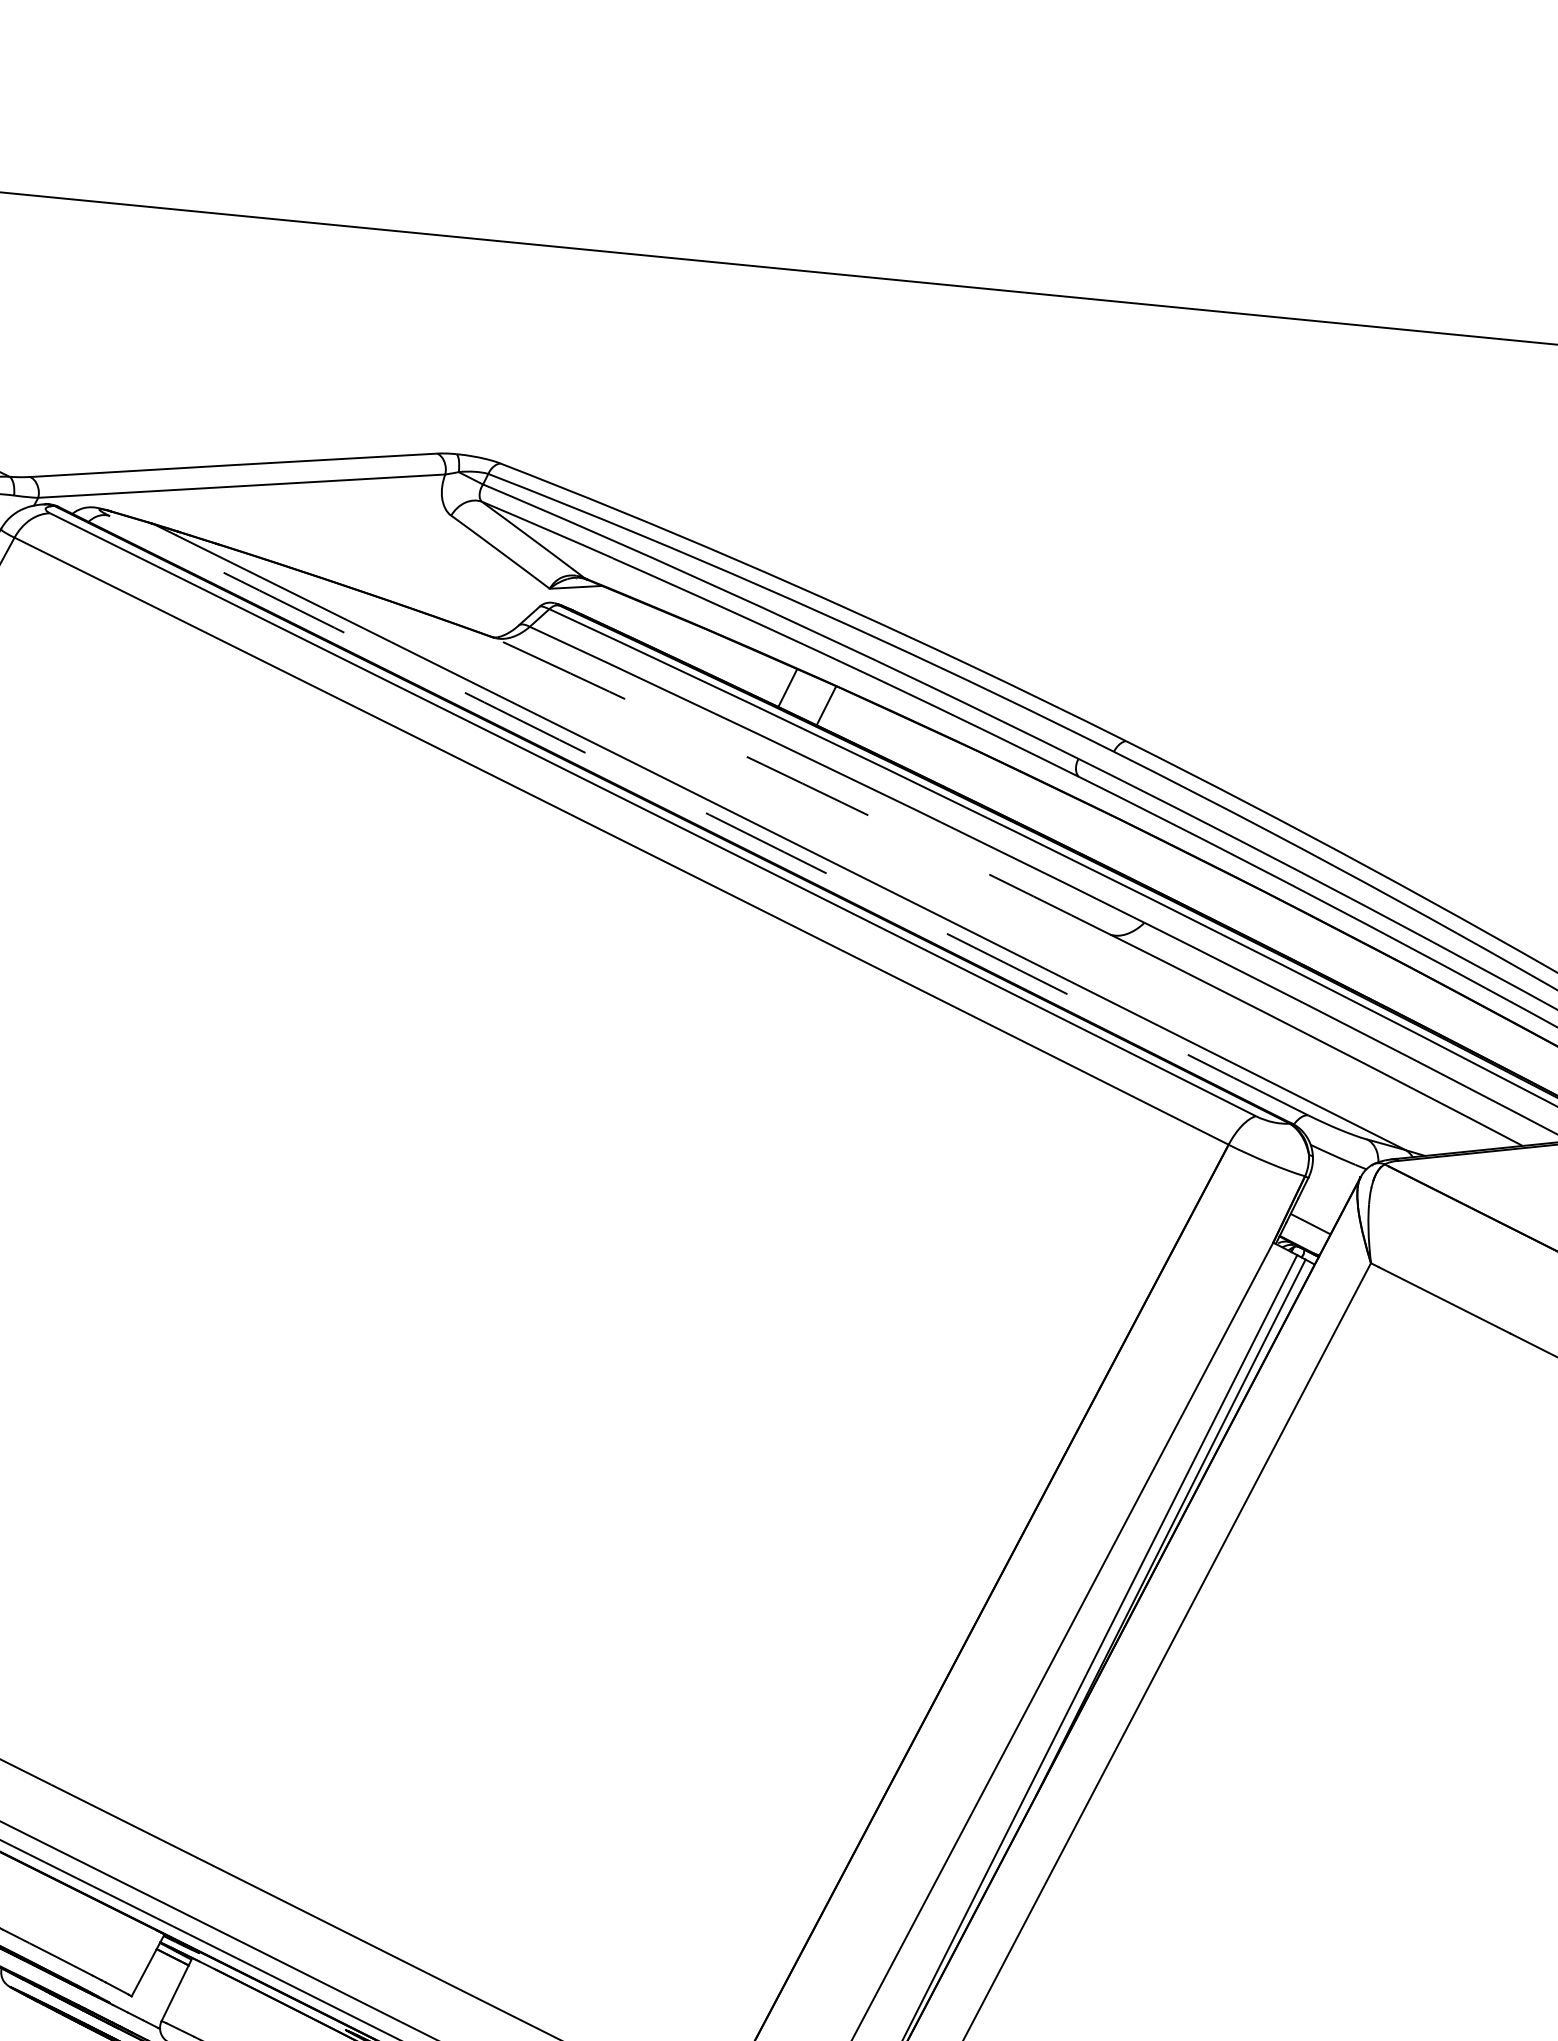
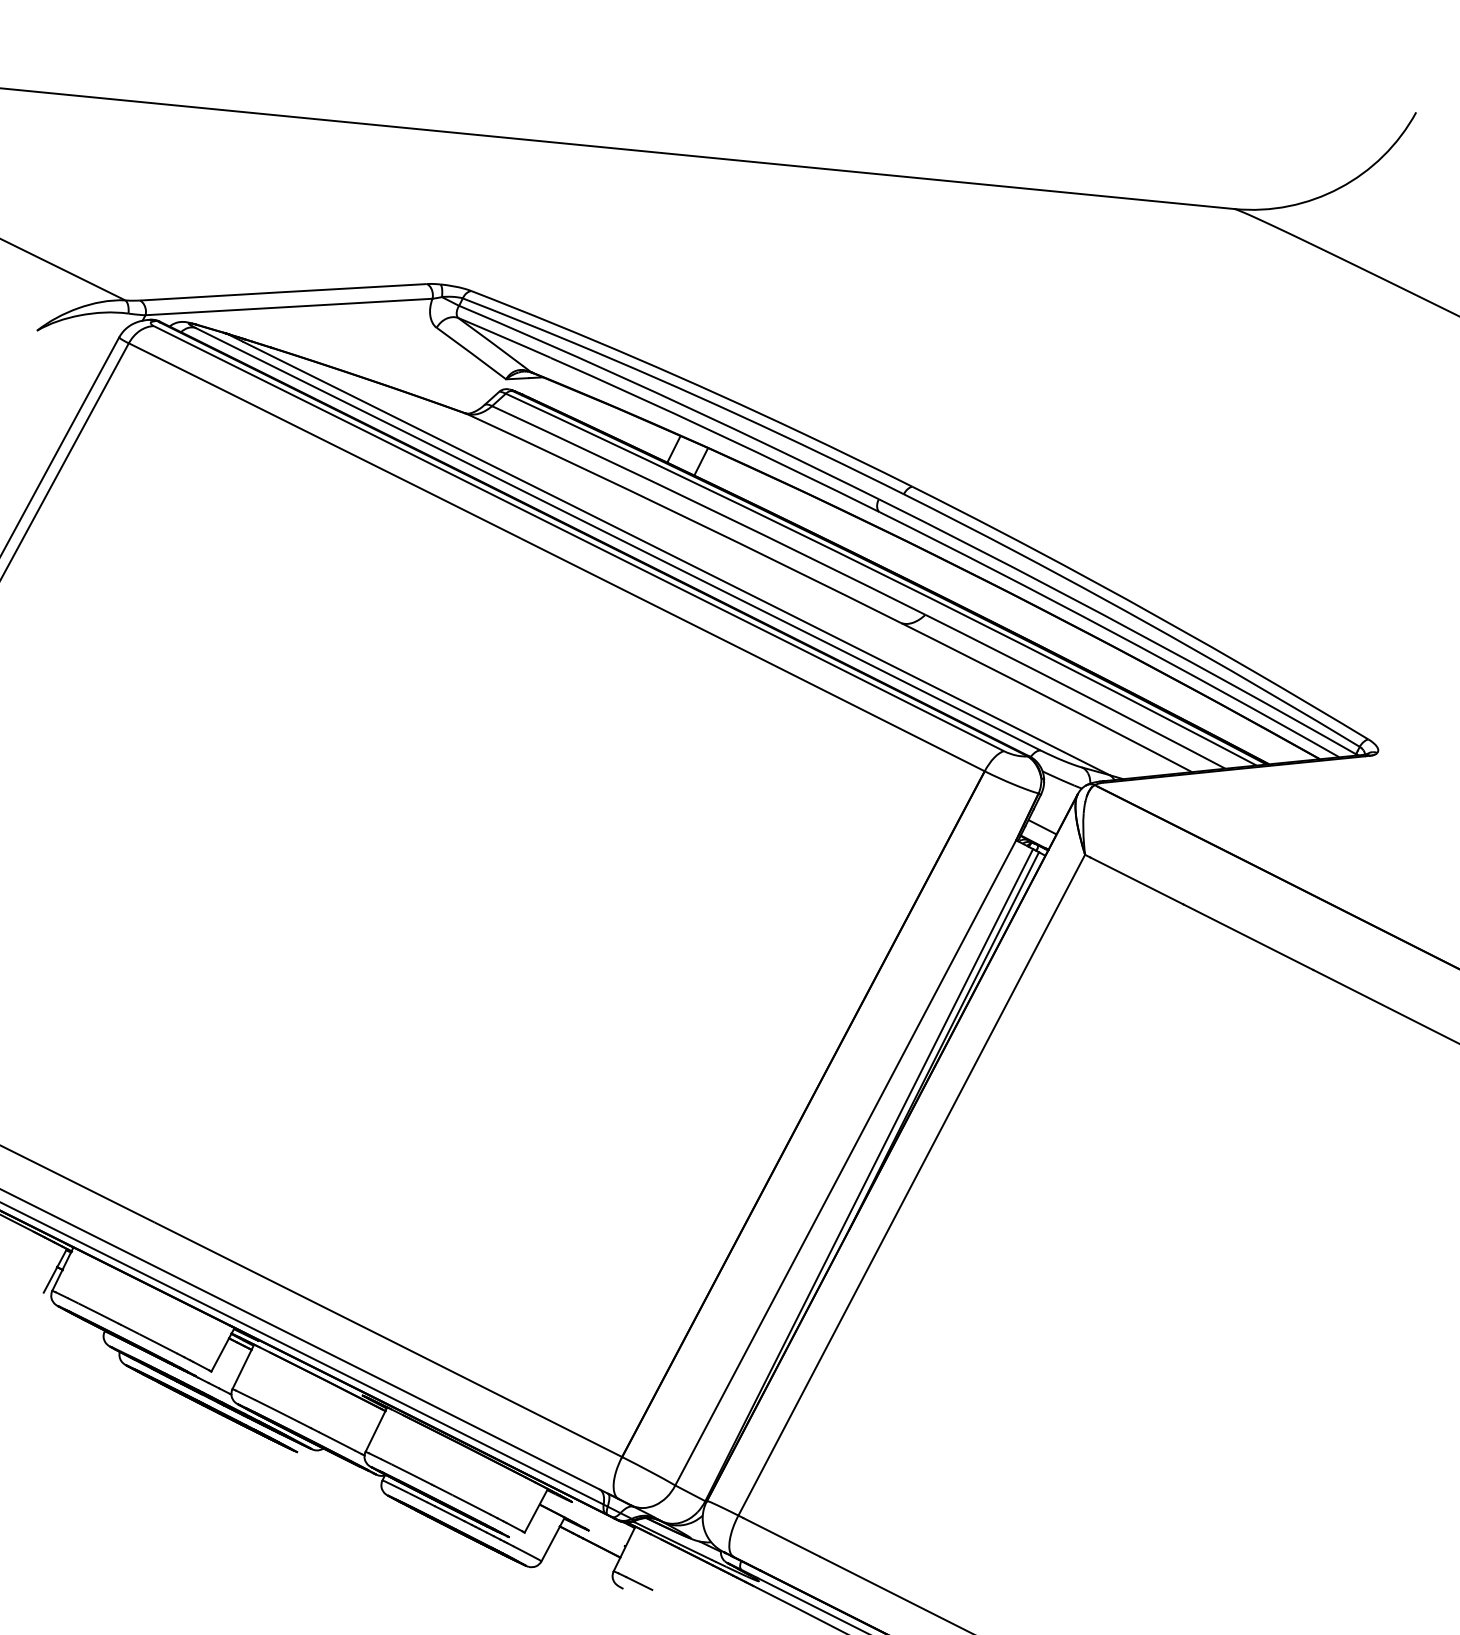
arc: (802, 783) -> (684, 516), dashed -> solid
arc: (709, 814) -> (618, 538), dashed -> solid

